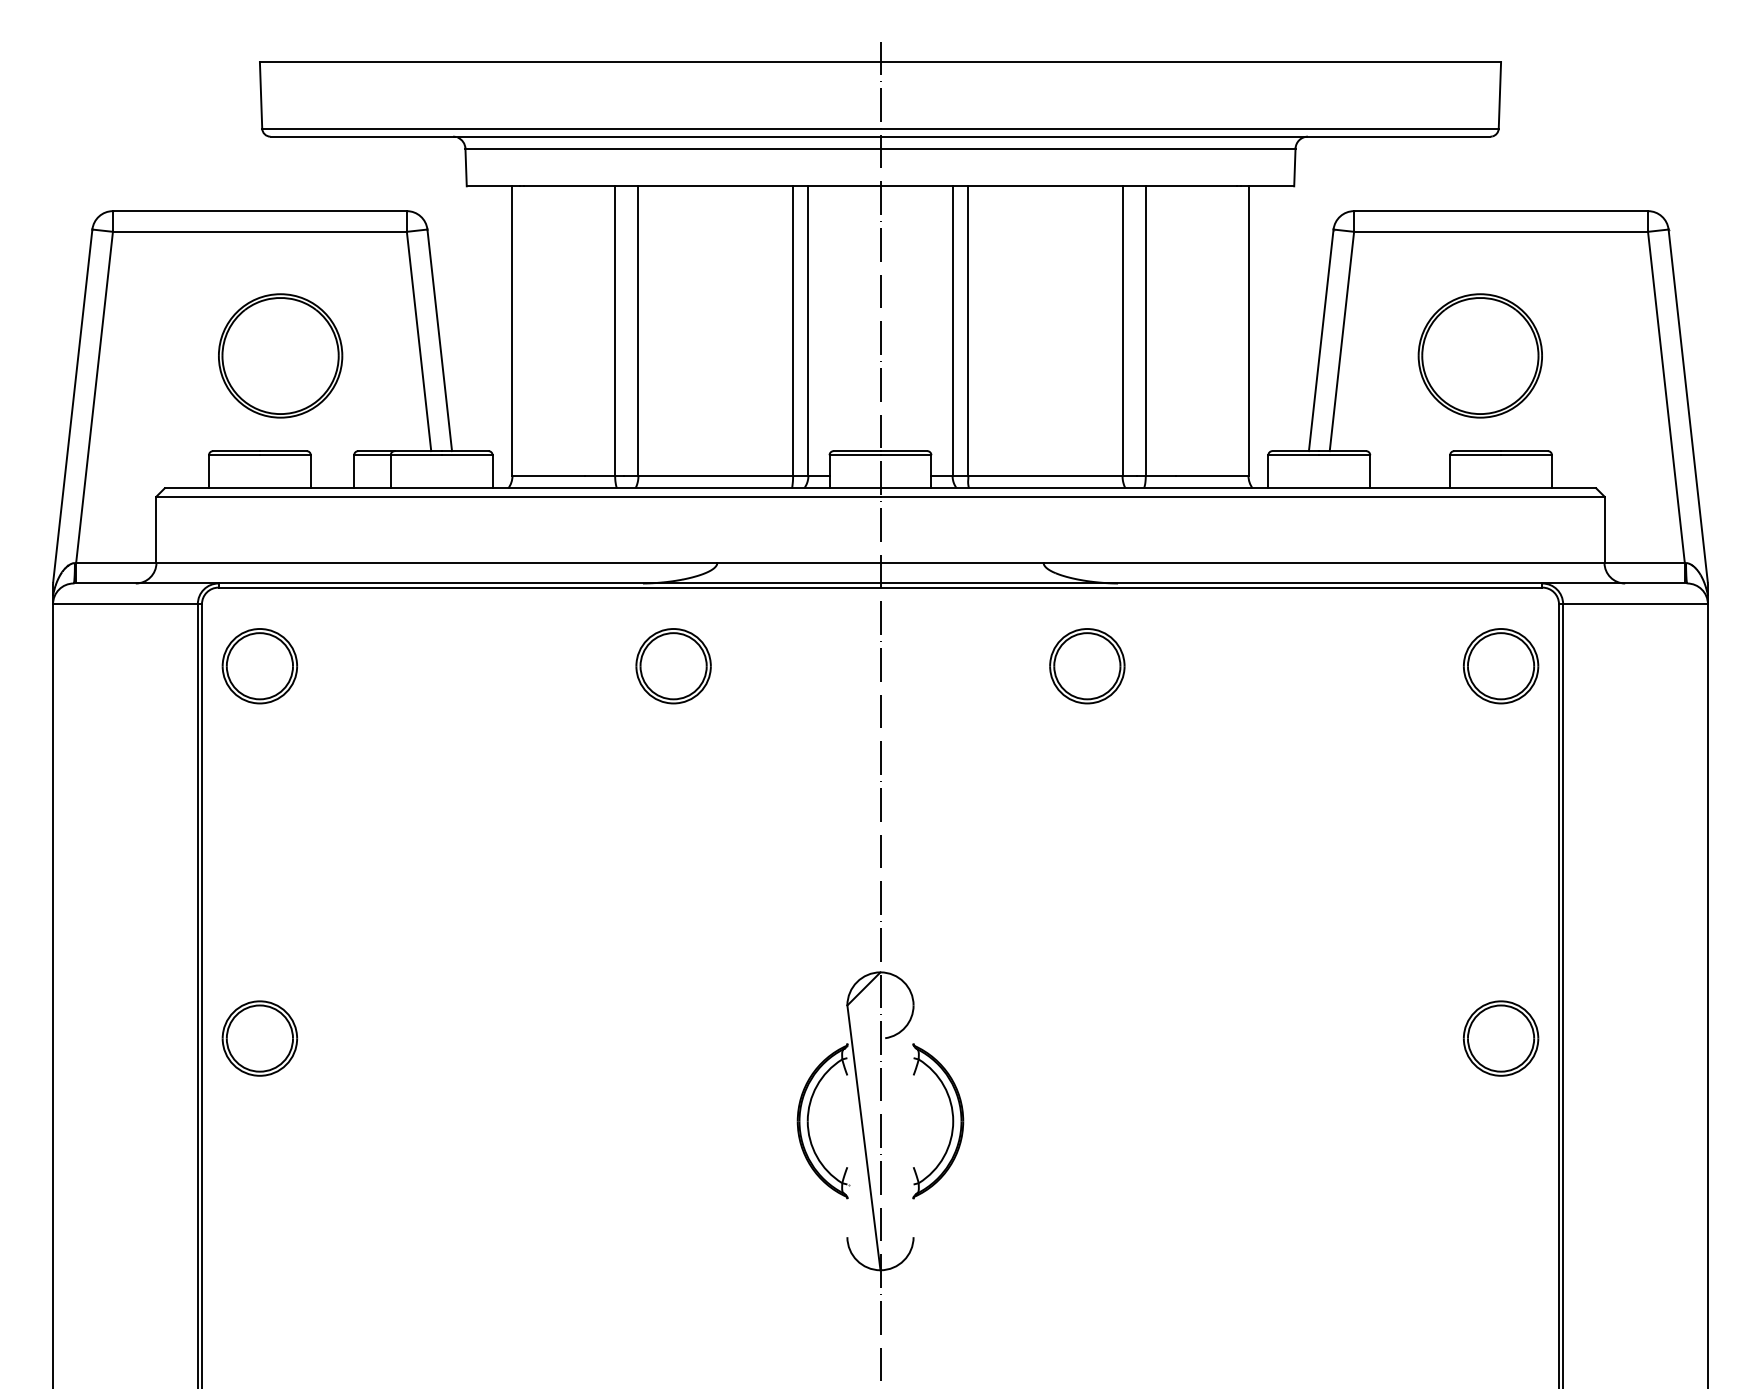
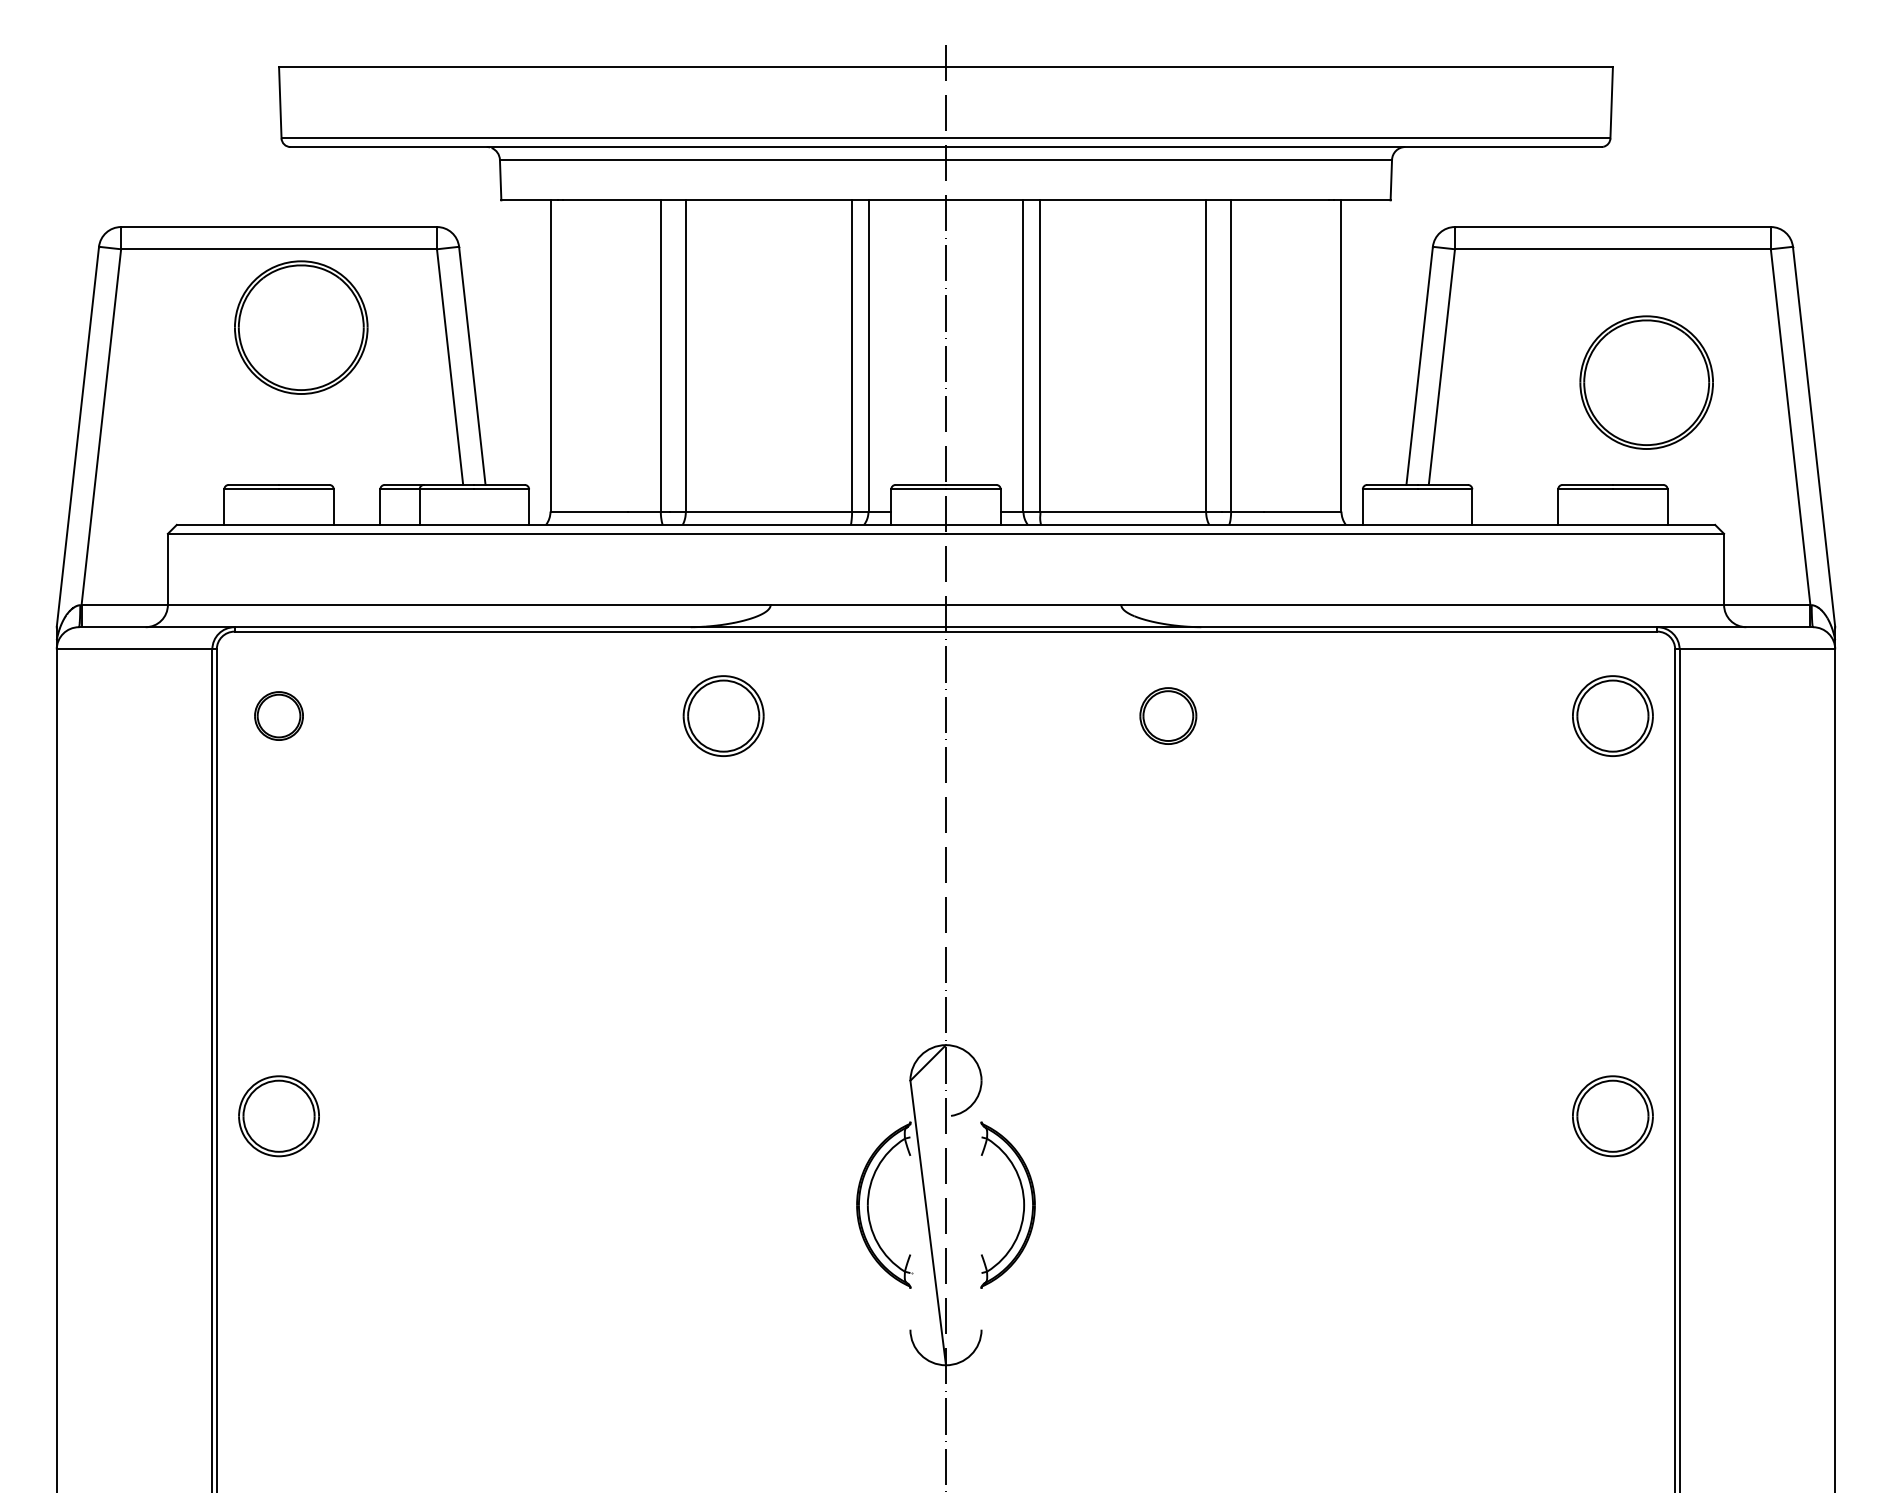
part: (280, 355) -> (301, 327), moved
part: (1480, 355) -> (1646, 382), moved
part: (259, 665) -> (278, 715), size x0.6
part: (1087, 665) -> (1168, 715), size x0.7

